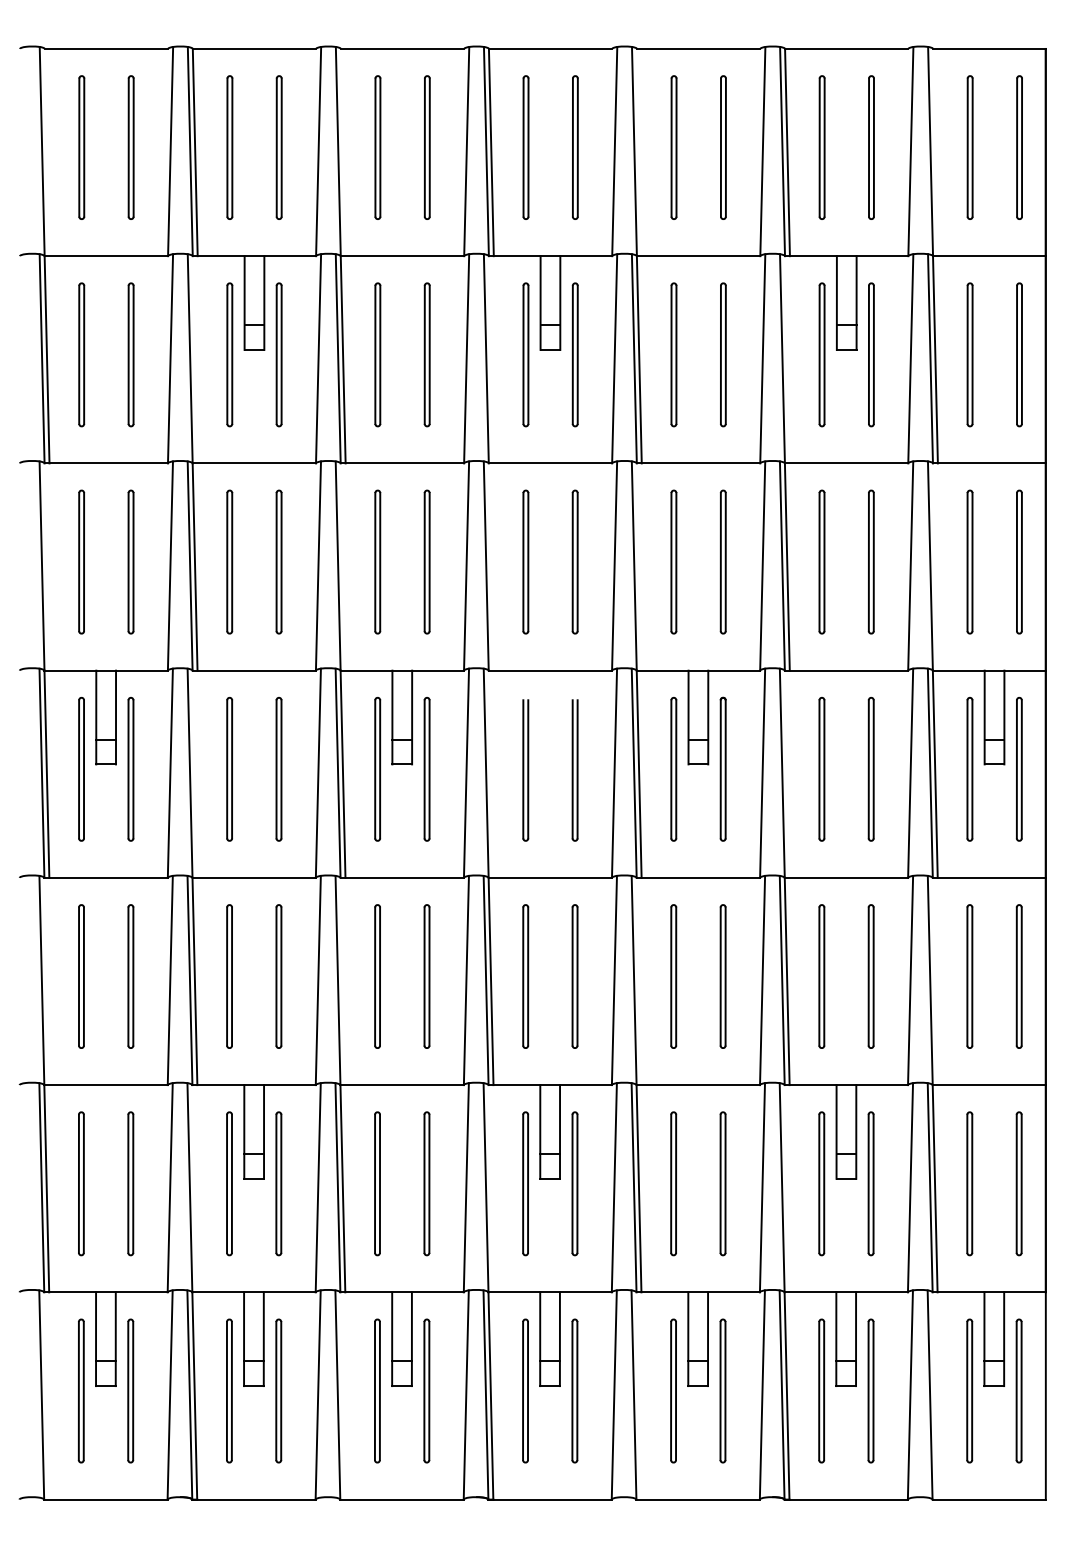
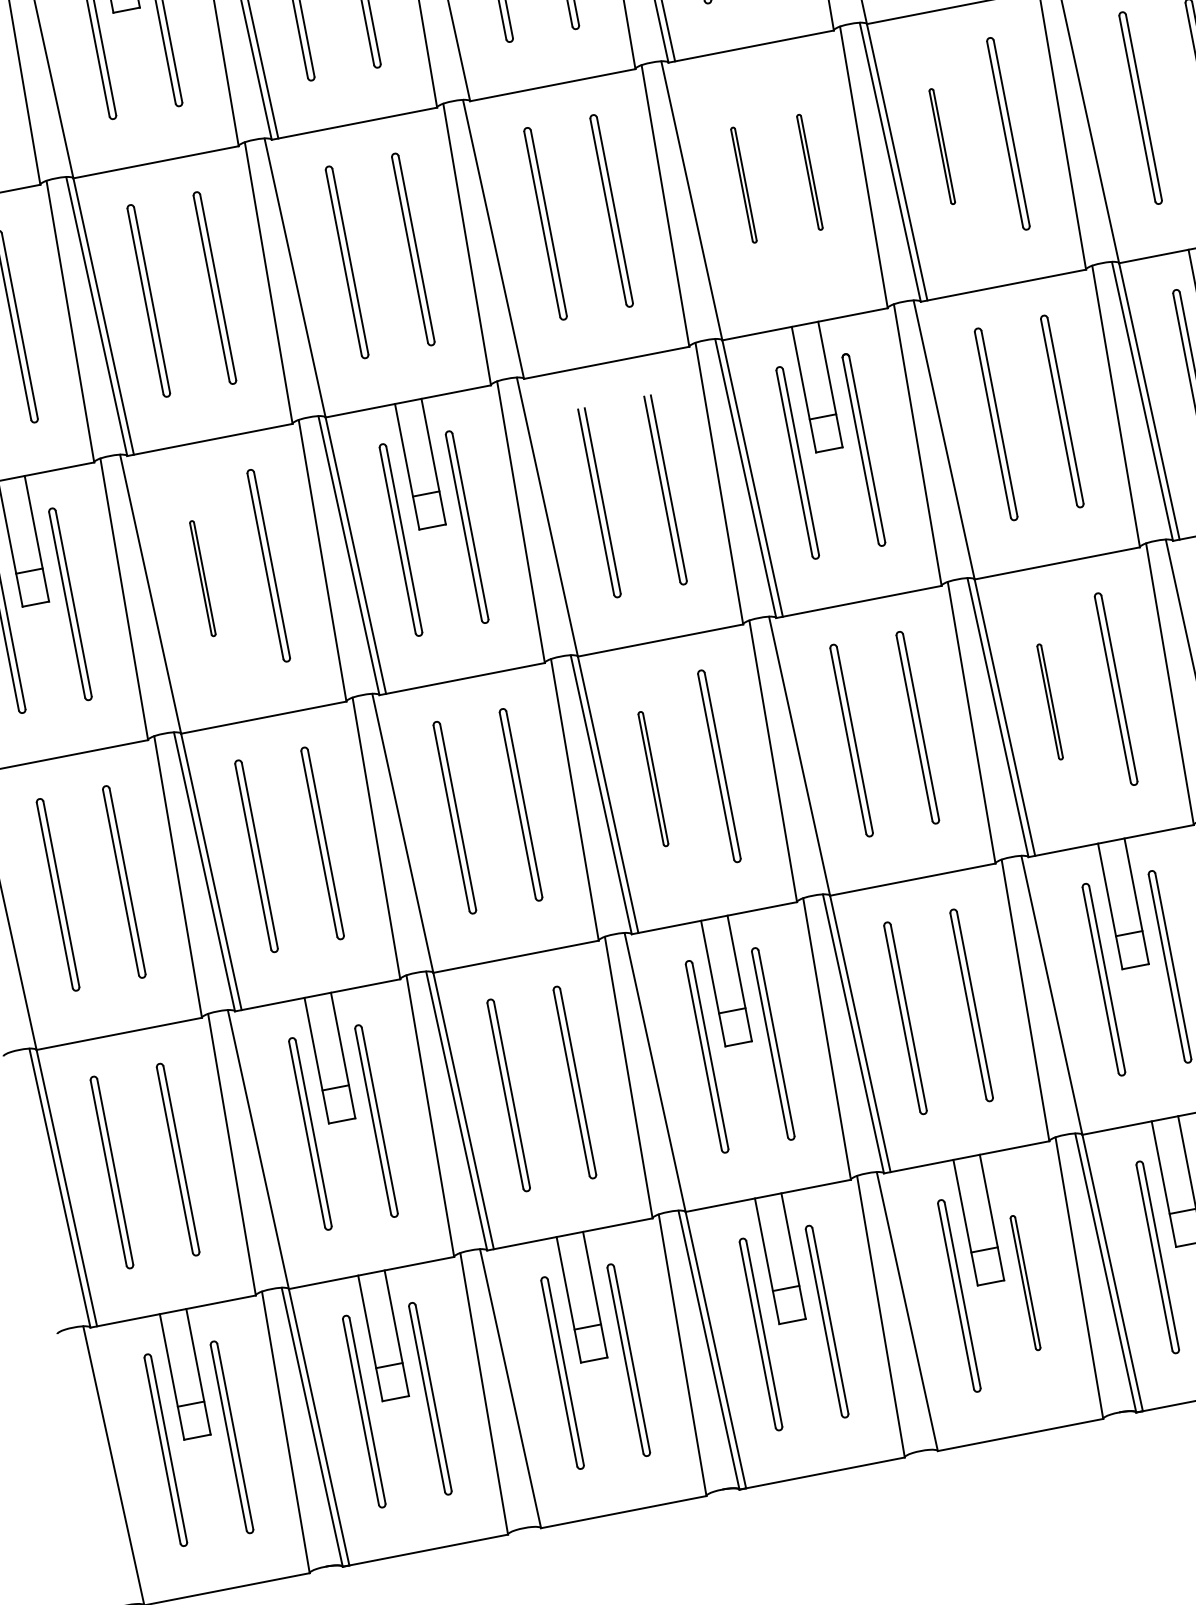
part: (673, 561) -> (743, 184), size x0.6
part: (722, 561) -> (808, 171), size x0.6
part: (821, 561) -> (941, 146), size x0.6
part: (229, 769) -> (202, 578), size x0.6
part: (525, 976) -> (652, 779), size x0.7
part: (821, 976) -> (1049, 702), size x0.6
part: (722, 1390) -> (1024, 1282), size x0.7

